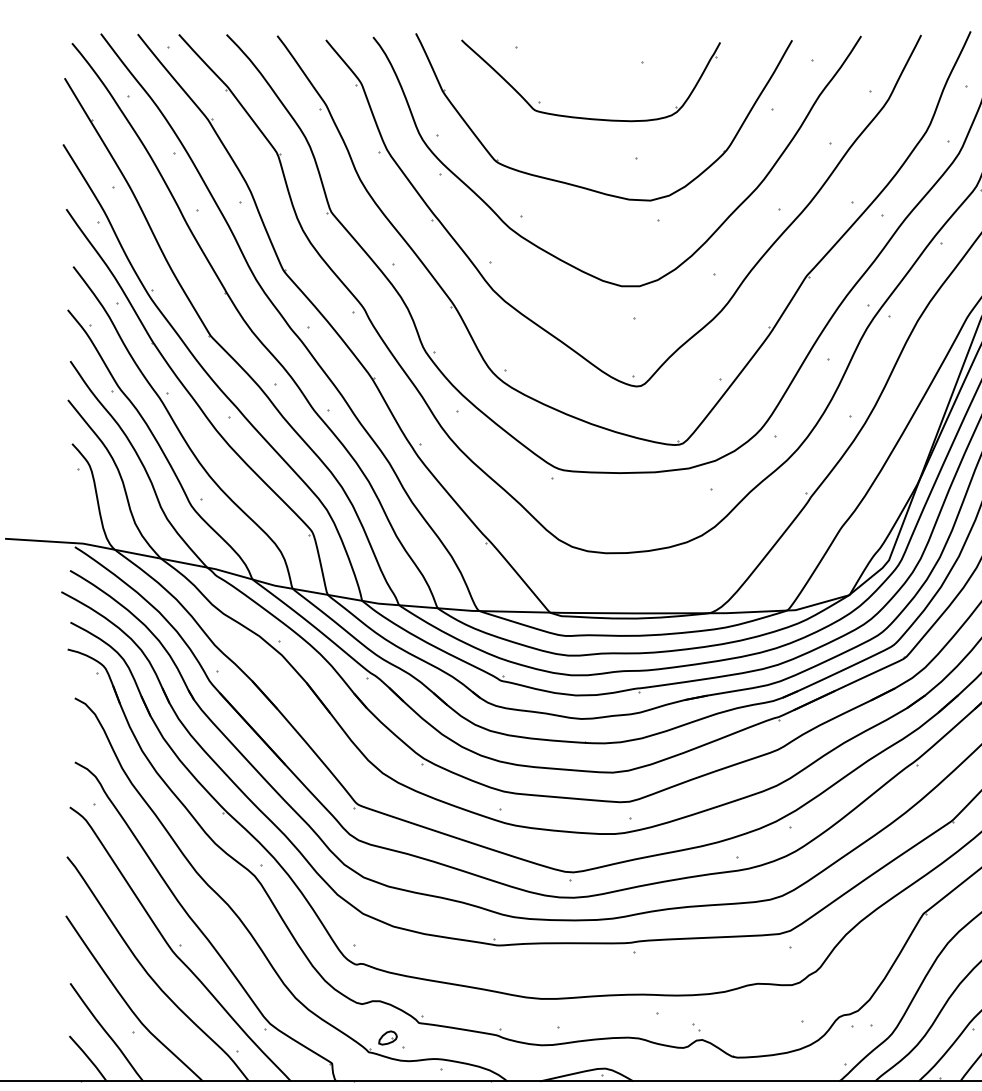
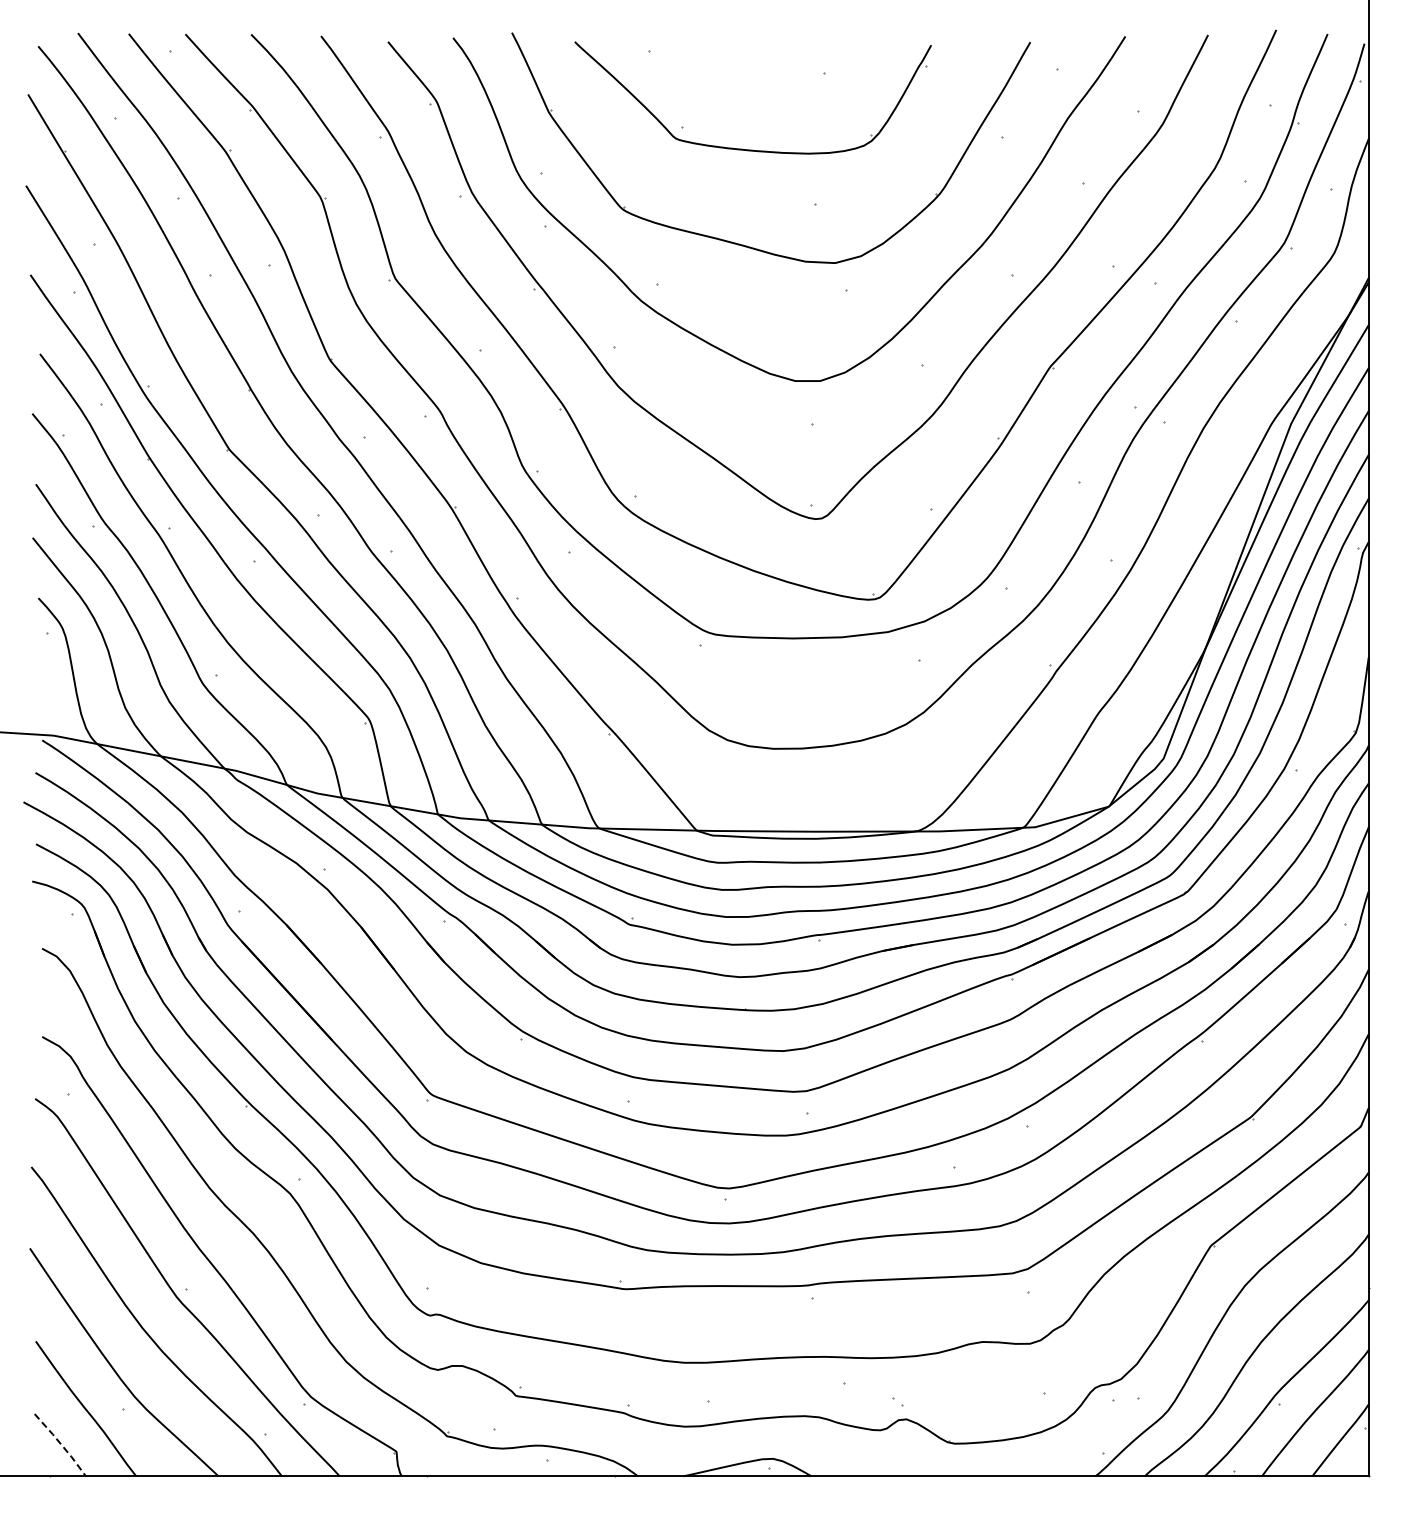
part: (388, 1037) -> (473, 1416), removed
line: (88, 1058) -> (61, 1444), solid -> dashed

